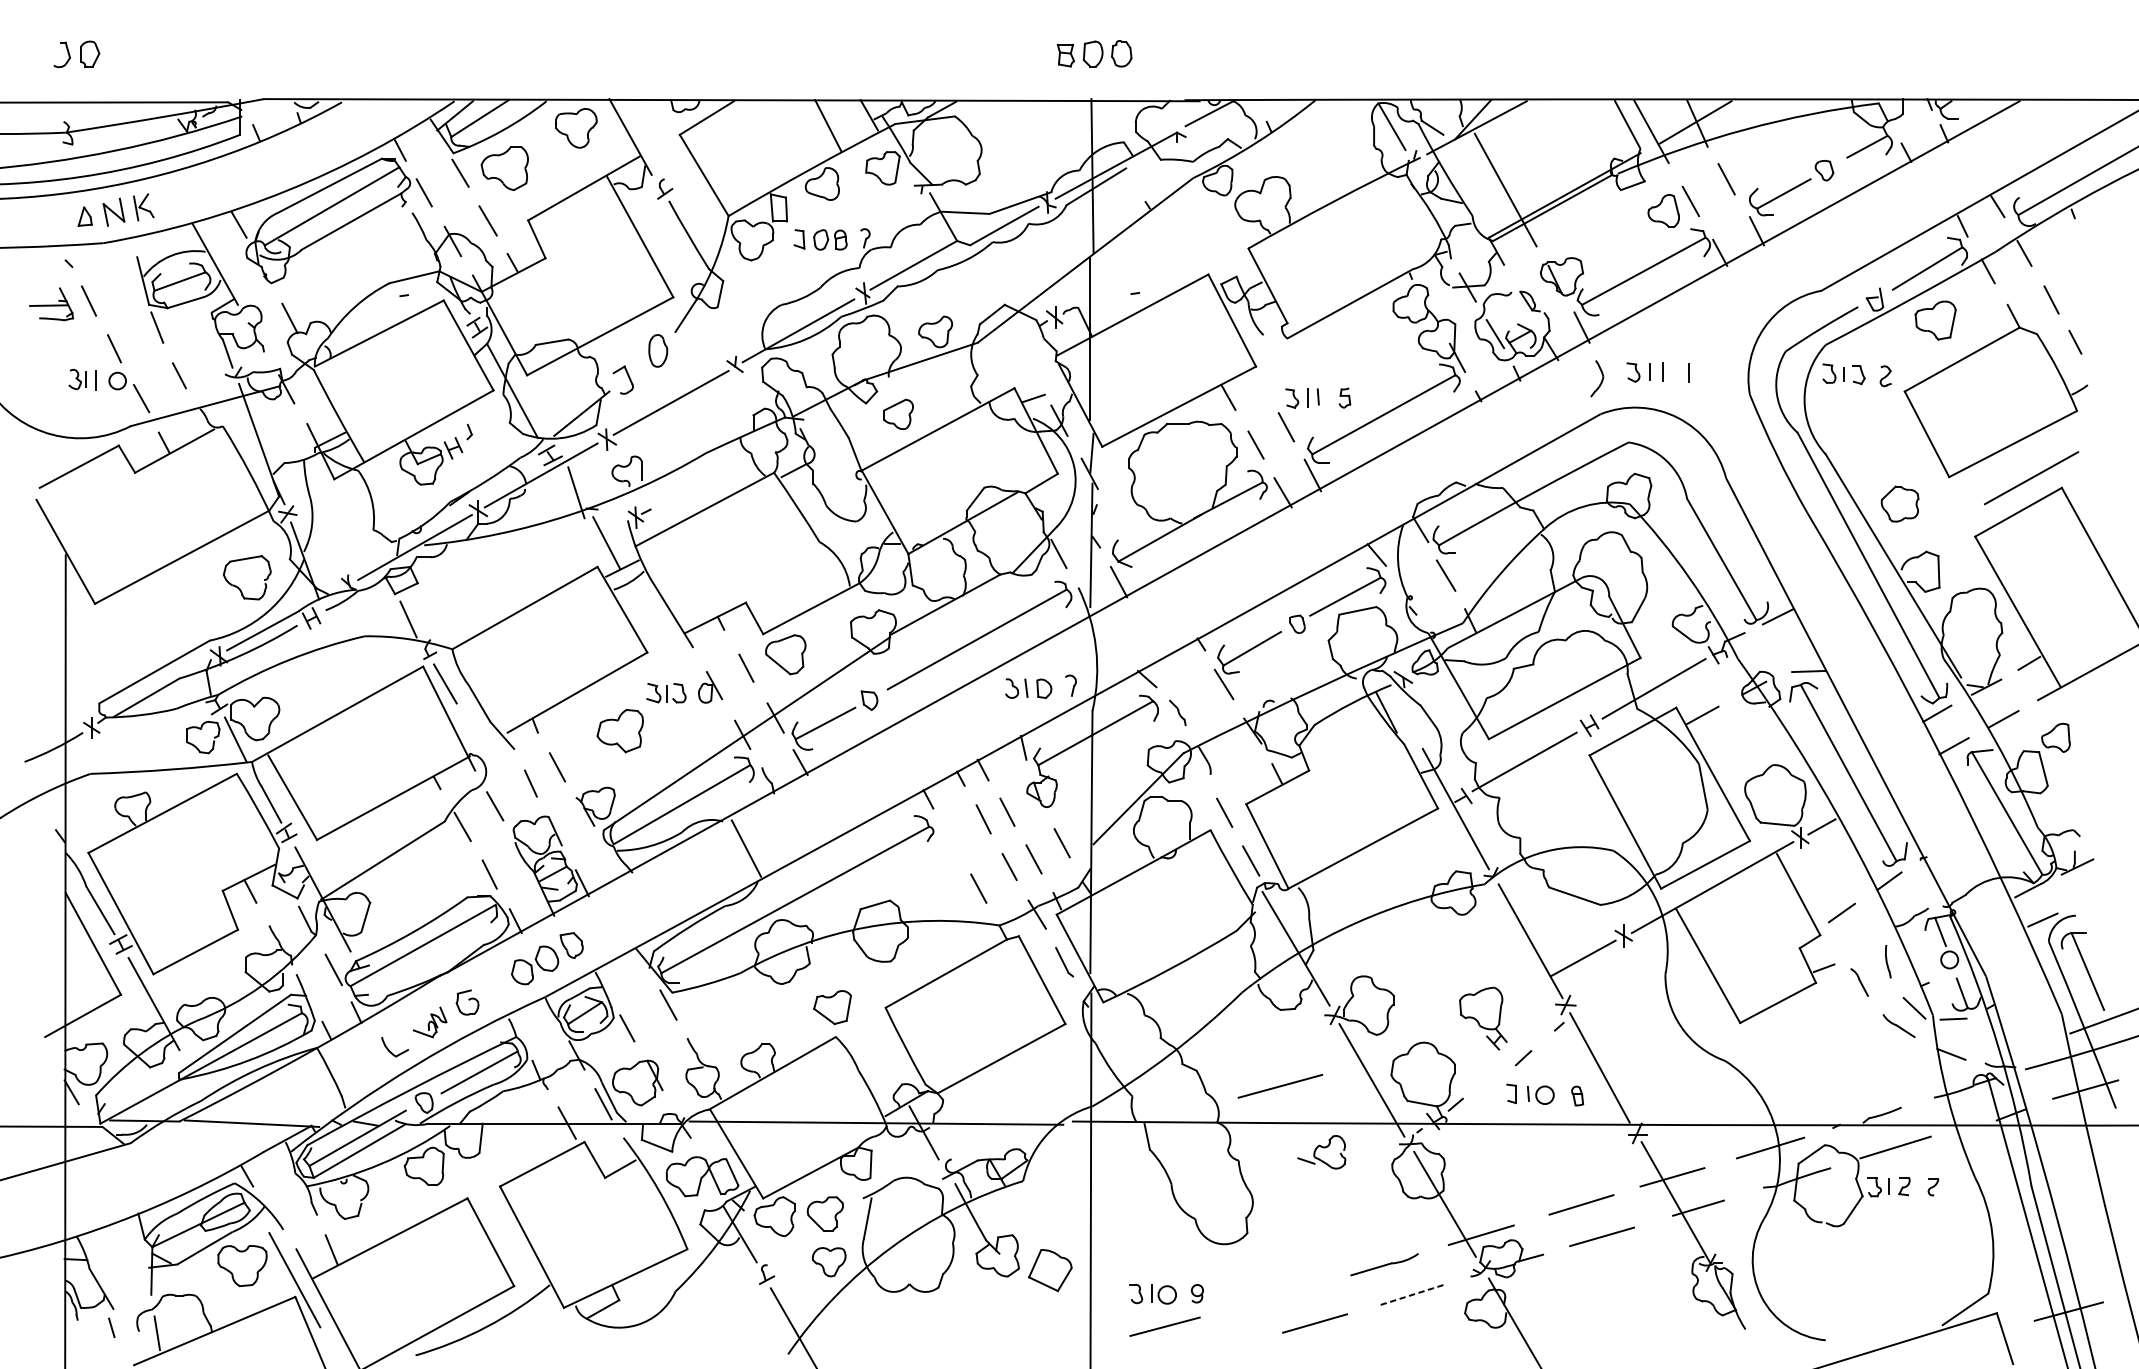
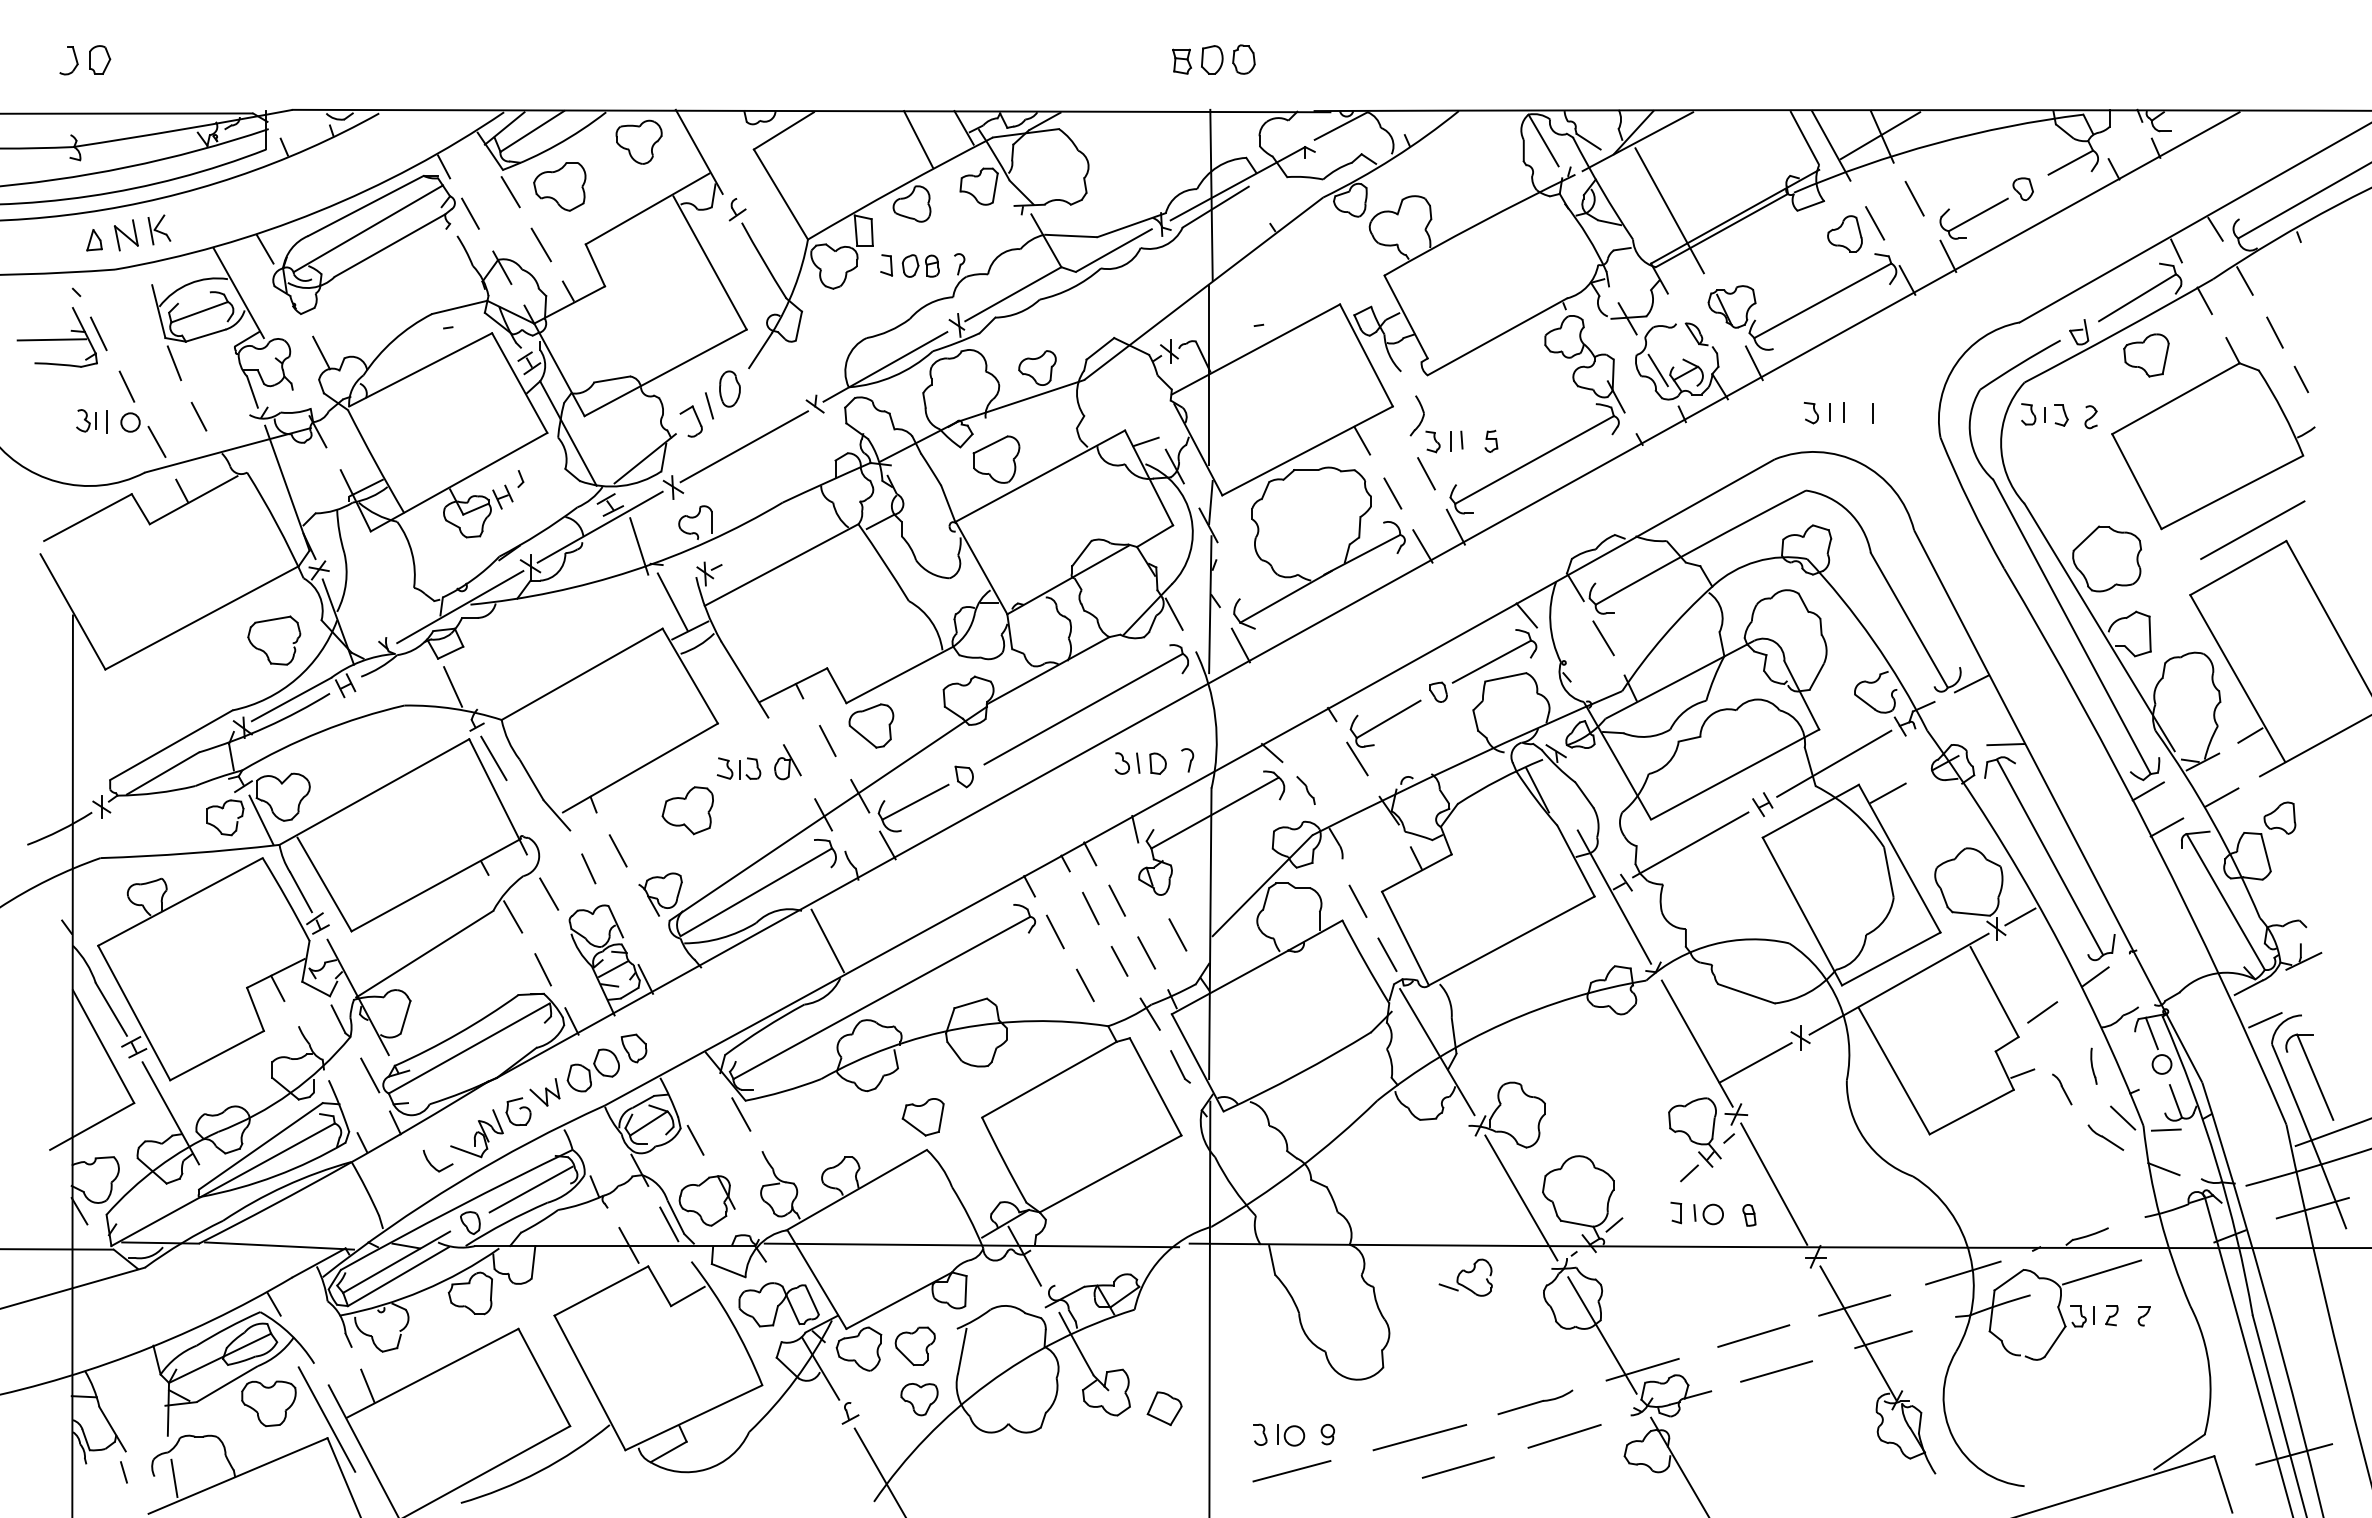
part: (50, 304) -> (56, 337), size x1.67
line: (639, 365) -> (709, 405), added
part: (1596, 378) -> (1416, 415), moved
part: (898, 414) -> (996, 459), size x1.43
part: (1899, 503) -> (2106, 558), size x1.67
line: (950, 840) -> (1054, 931), added
part: (490, 985) -> (544, 1092), added
part: (1482, 1018) -> (1694, 1132), moved
part: (429, 1022) -> (476, 1133), size x1.43
line: (1280, 1086) -> (1419, 1437), moved
part: (1050, 1270) -> (1164, 1408), size x0.71
line: (1410, 1295) -> (1564, 1436), dashed -> solid

